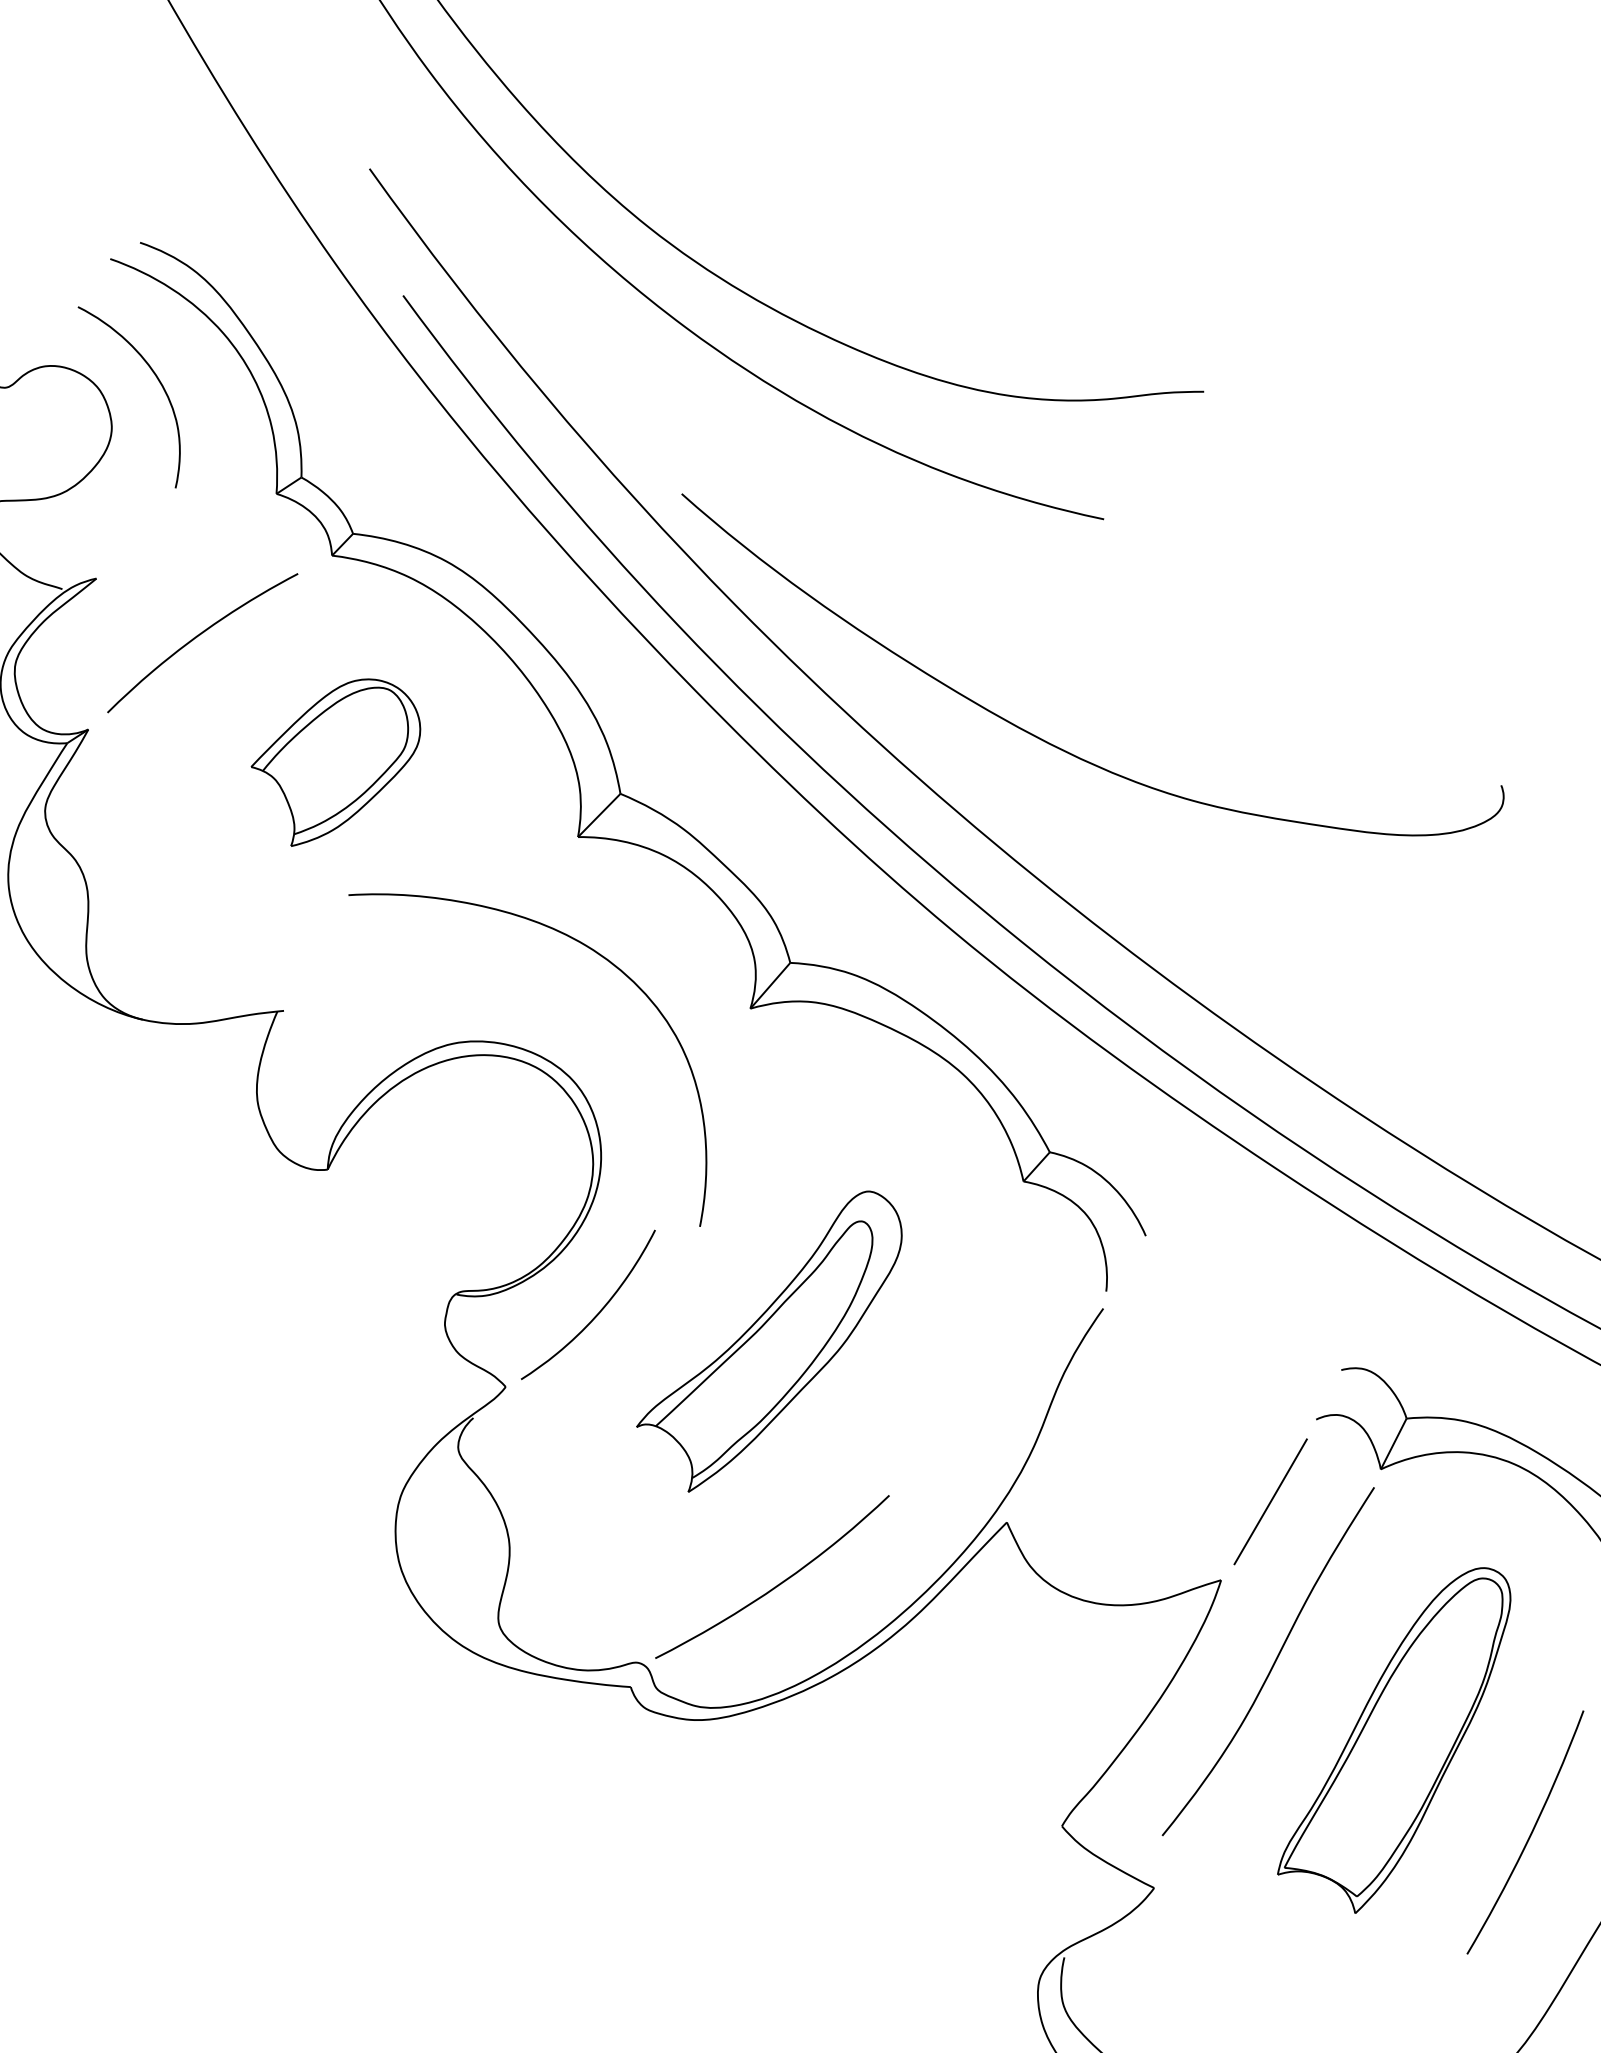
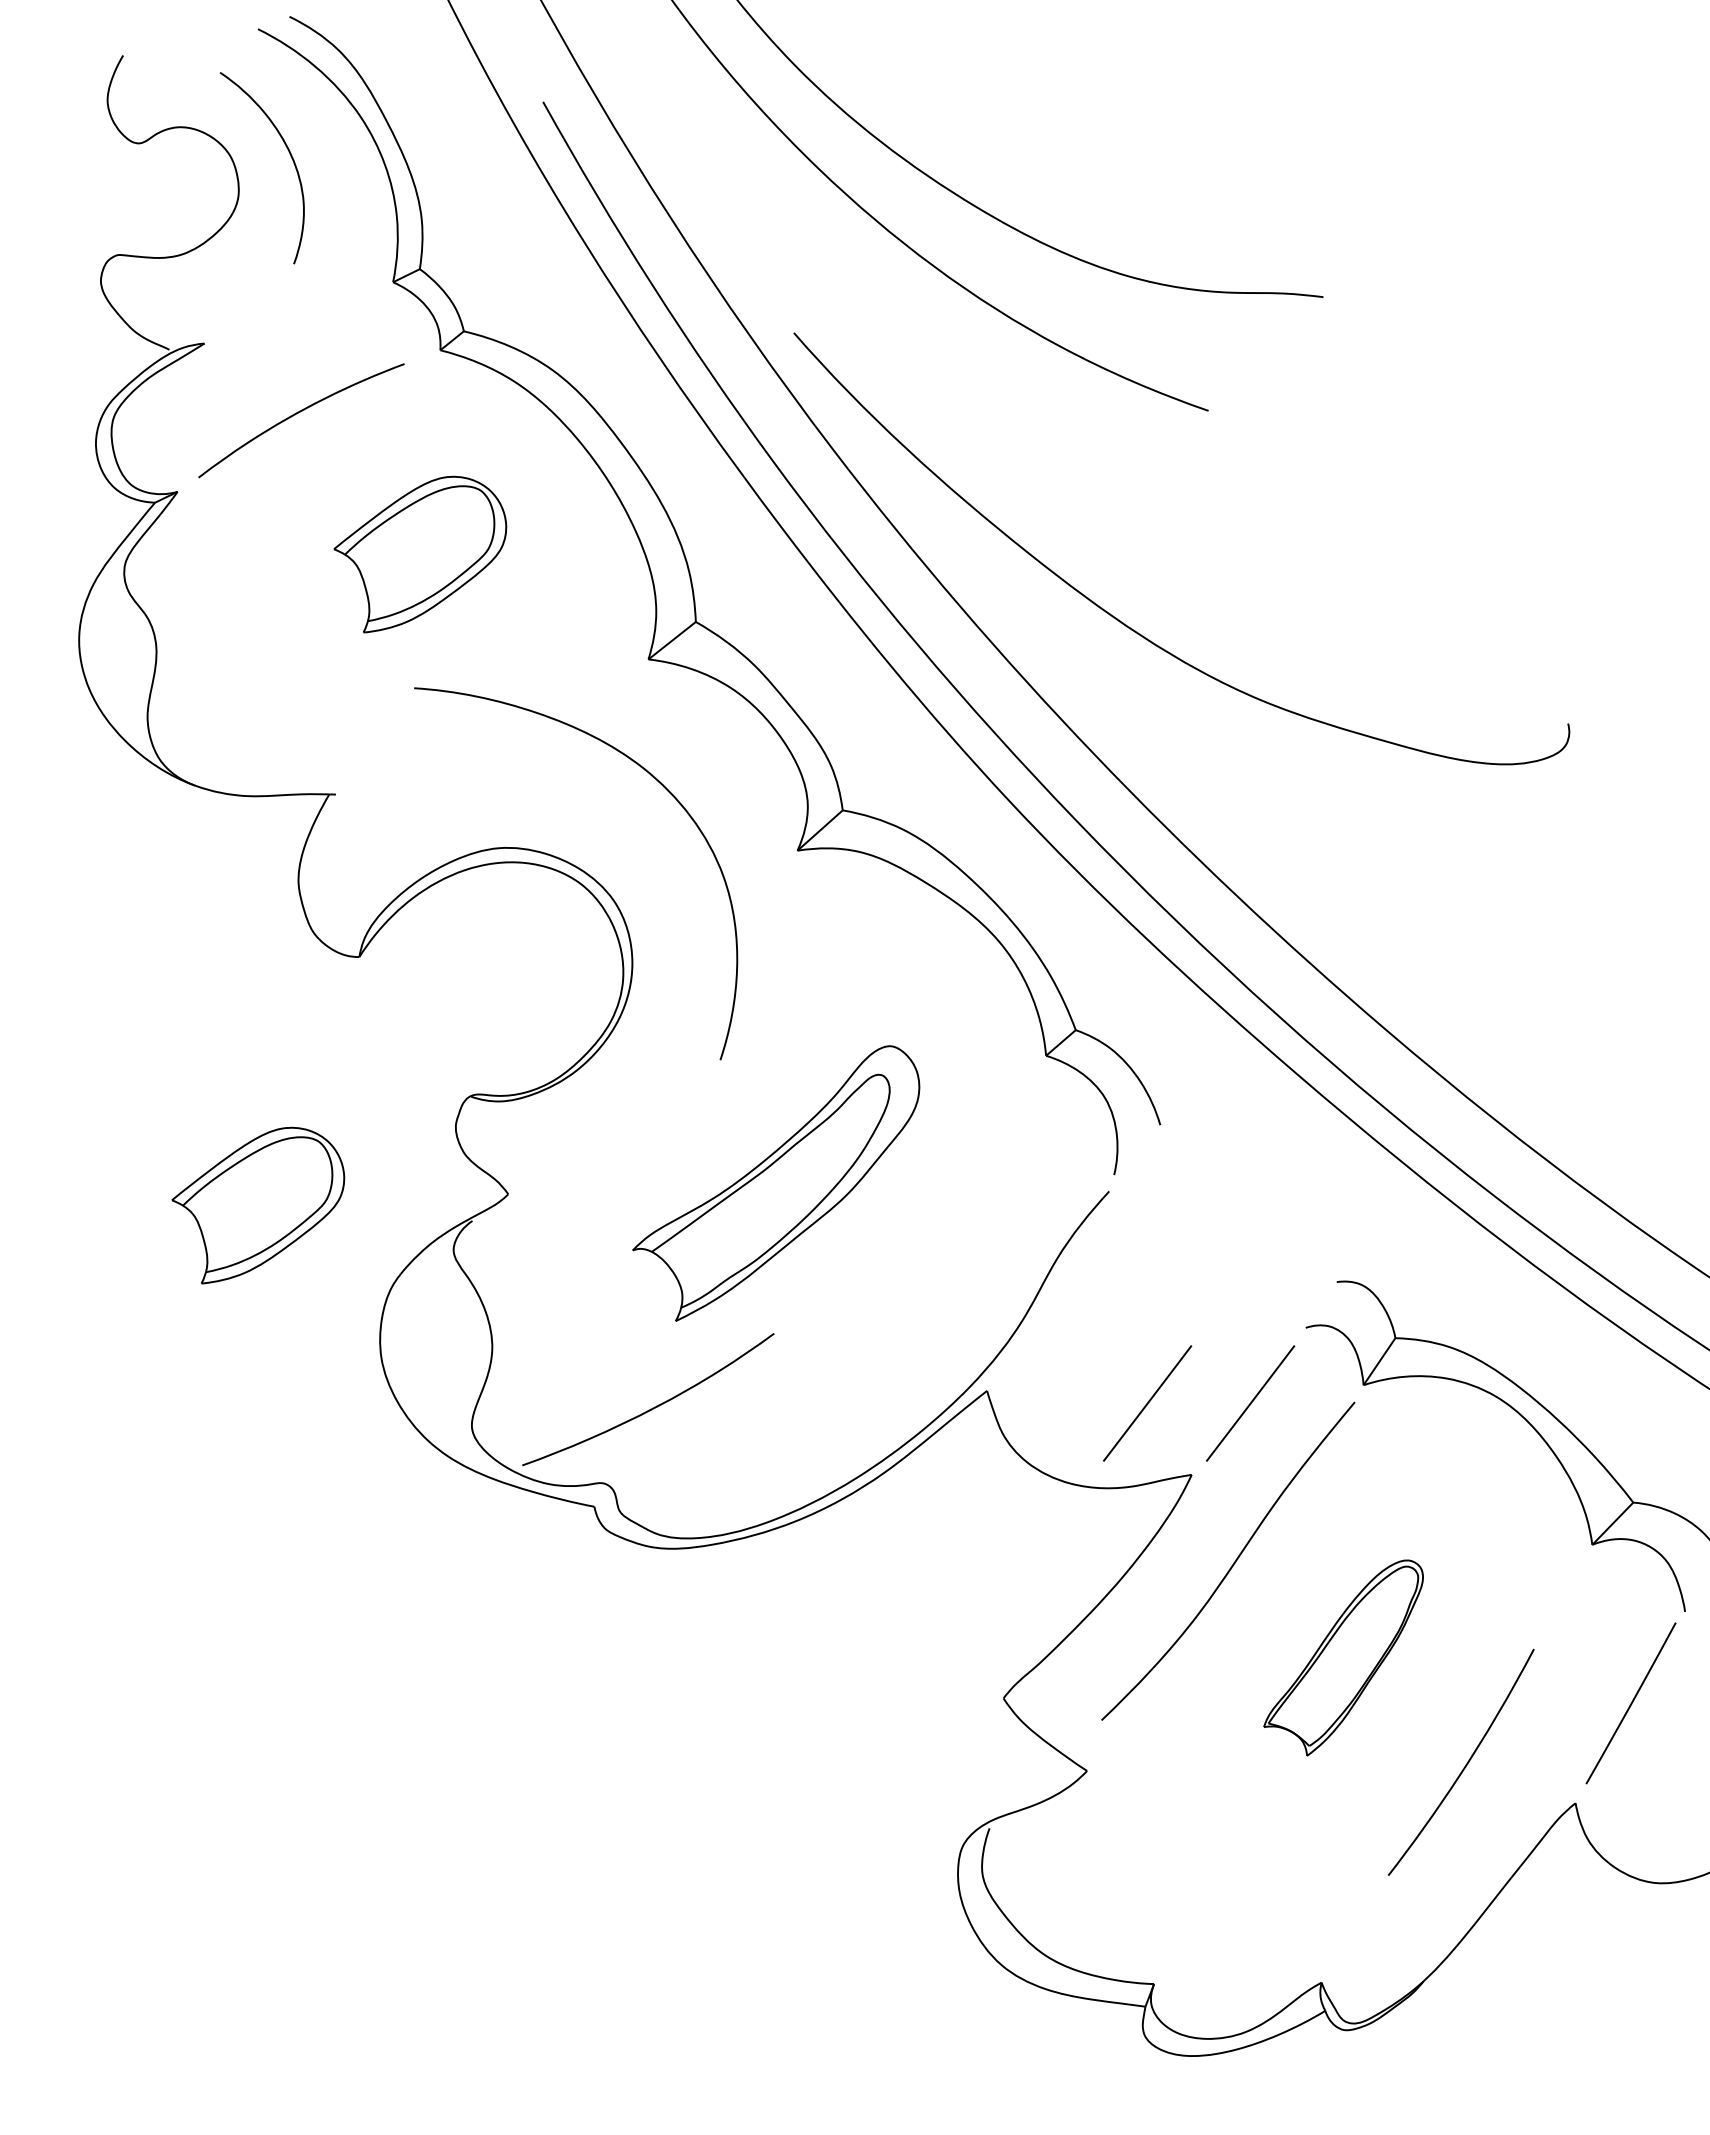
curve: (598, 1311) -> (609, 1131), removed
part: (258, 1429) -> (258, 1205), added
line: (1168, 1514) -> (1147, 1403), added
curve: (777, 1584) -> (652, 1407), moved
part: (1395, 1742) -> (1343, 1657), size x0.6

